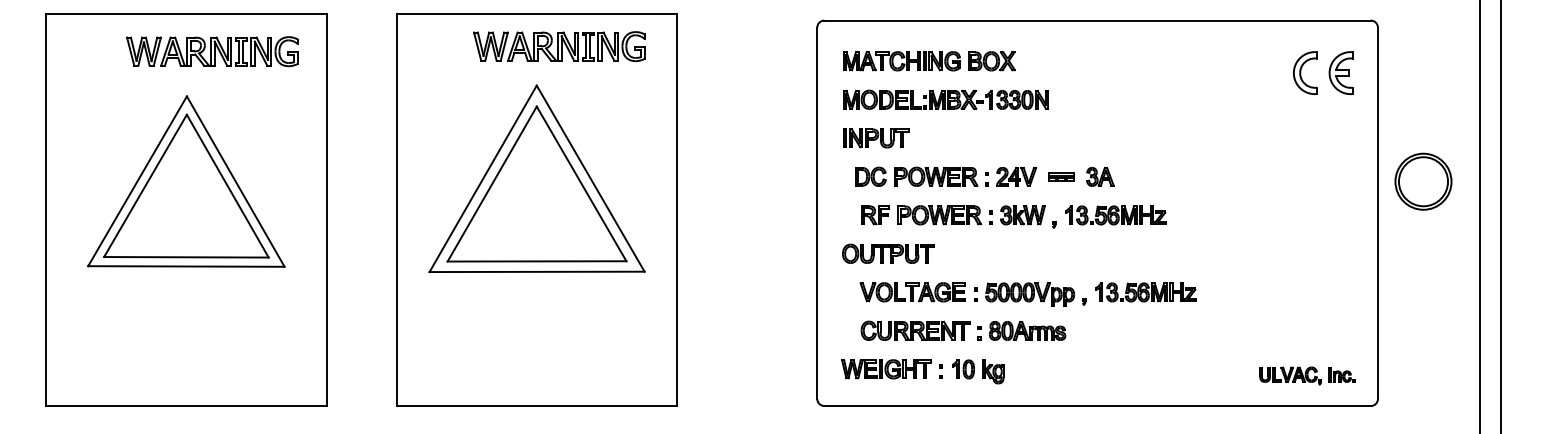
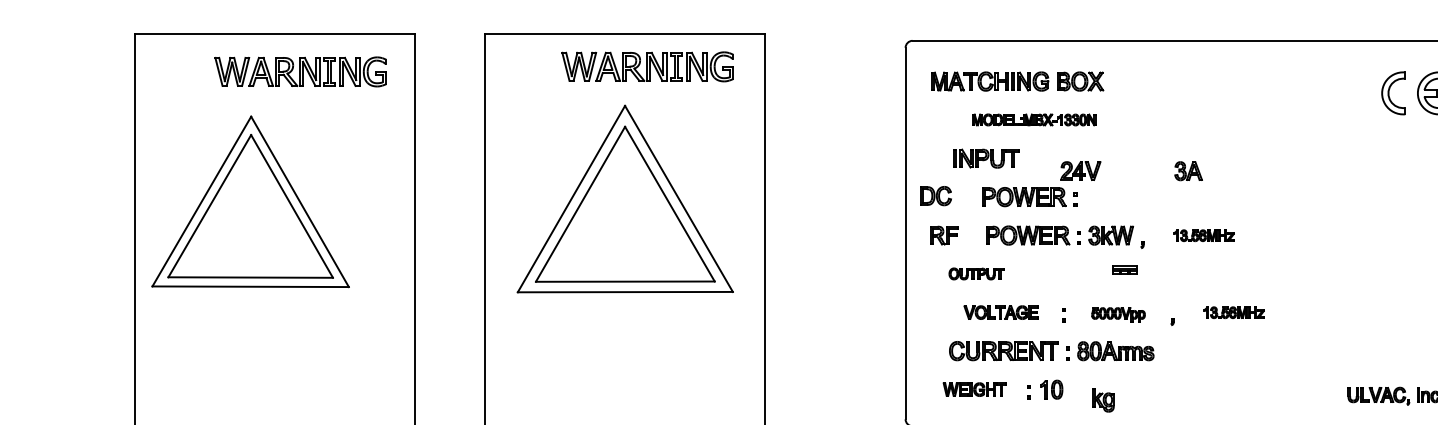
part: (945, 99) -> (1033, 119), size x0.6
part: (876, 138) -> (986, 158), moved
part: (870, 176) -> (935, 195), moved
part: (1016, 176) -> (1080, 170), moved
part: (1061, 176) -> (1124, 269), moved
part: (1100, 176) -> (1188, 170), moved
part: (186, 181) -> (250, 201), moved
part: (875, 215) -> (943, 235), moved
part: (1115, 215) -> (1203, 235), size x0.6
part: (888, 253) -> (976, 273), size x0.6
part: (912, 292) -> (1000, 312), size x0.7
part: (1145, 292) -> (1233, 312), size x0.6
part: (1030, 294) -> (1118, 314), size x0.6
part: (886, 369) -> (974, 389), size x0.7
part: (993, 371) -> (1103, 399), moved

